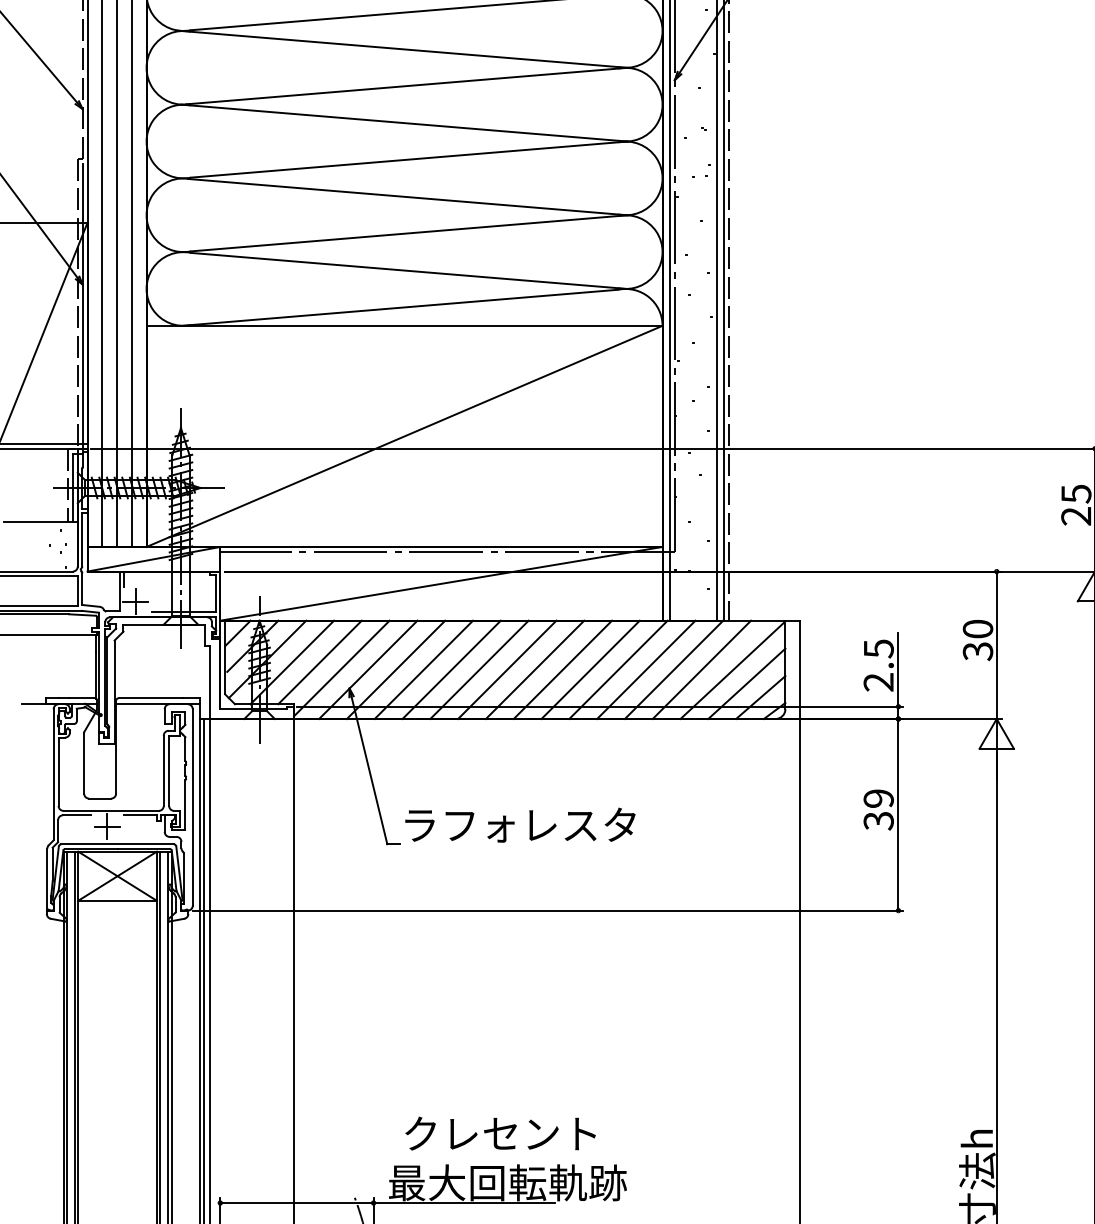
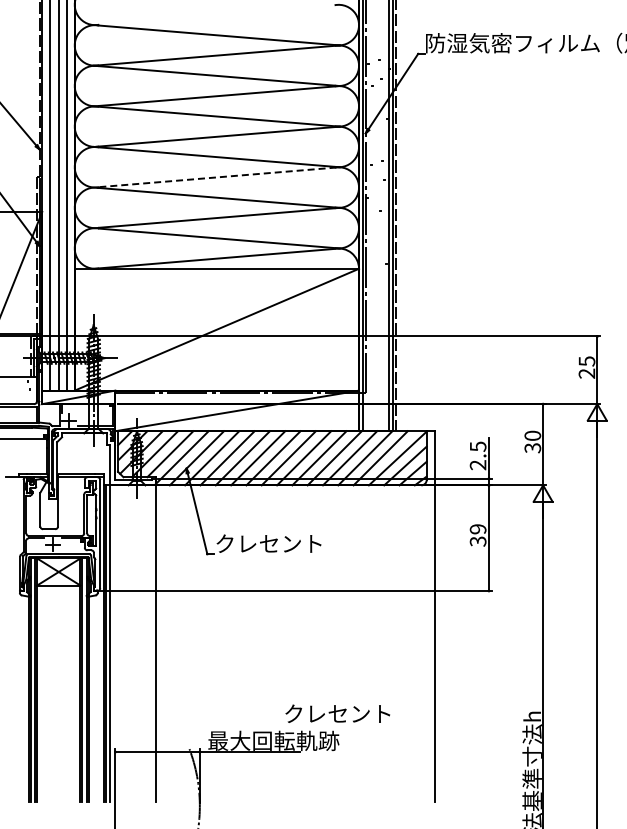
line: (409, 160) -> (219, 177), solid -> dashed
text: (519, 824) -> (280, 543), ラフォレスタ -> クレセント
text: (500, 1133) -> (337, 713), moved

